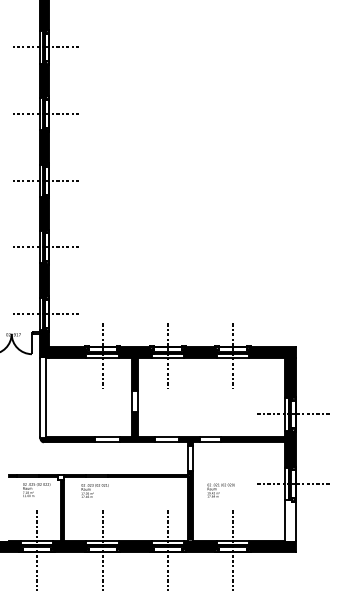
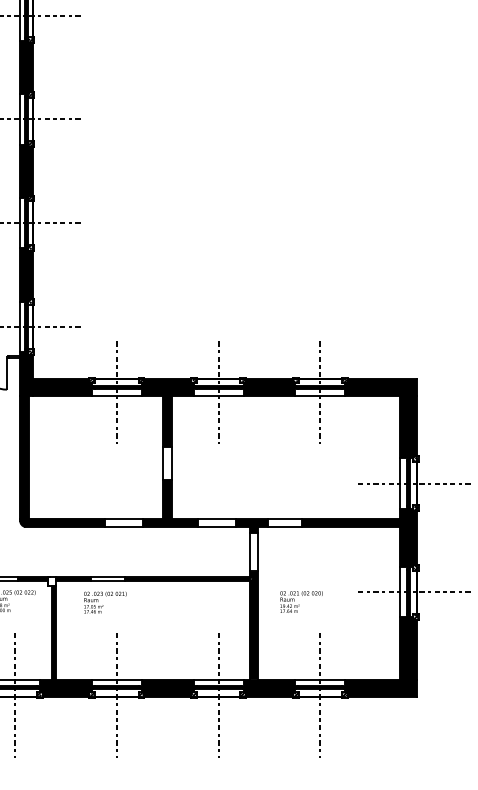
fill: (42, 397) -> (23, 457), added
fill: (289, 520) -> (408, 648), added

